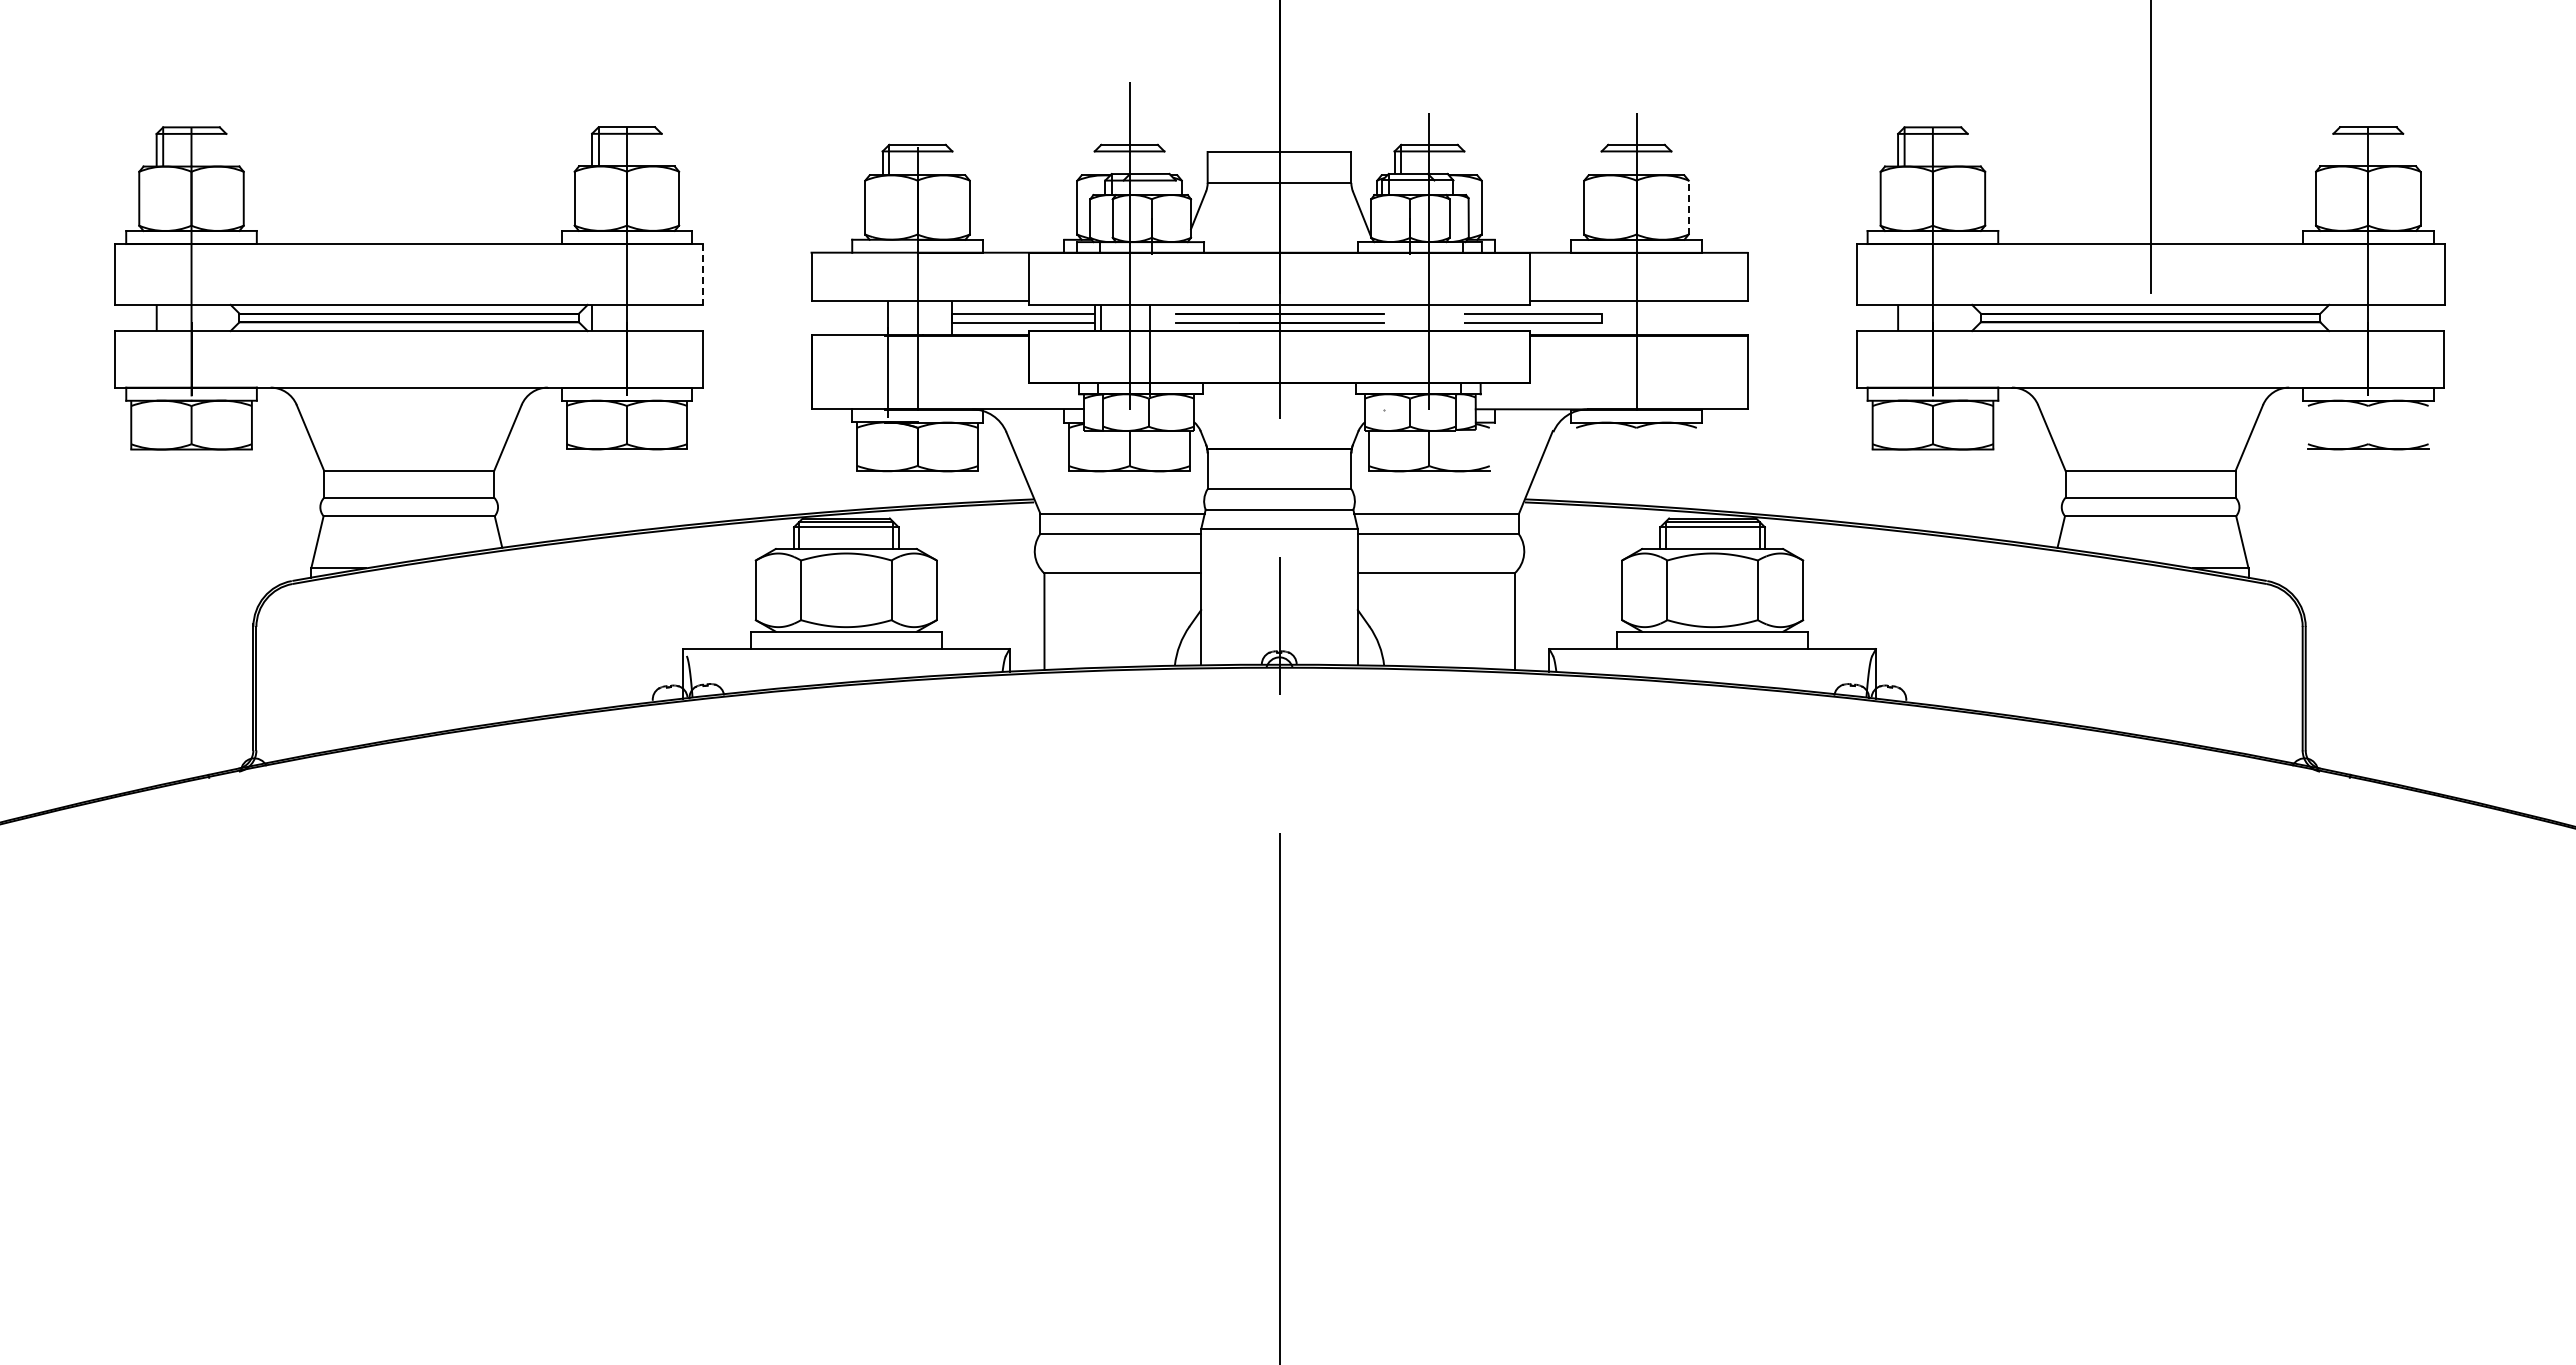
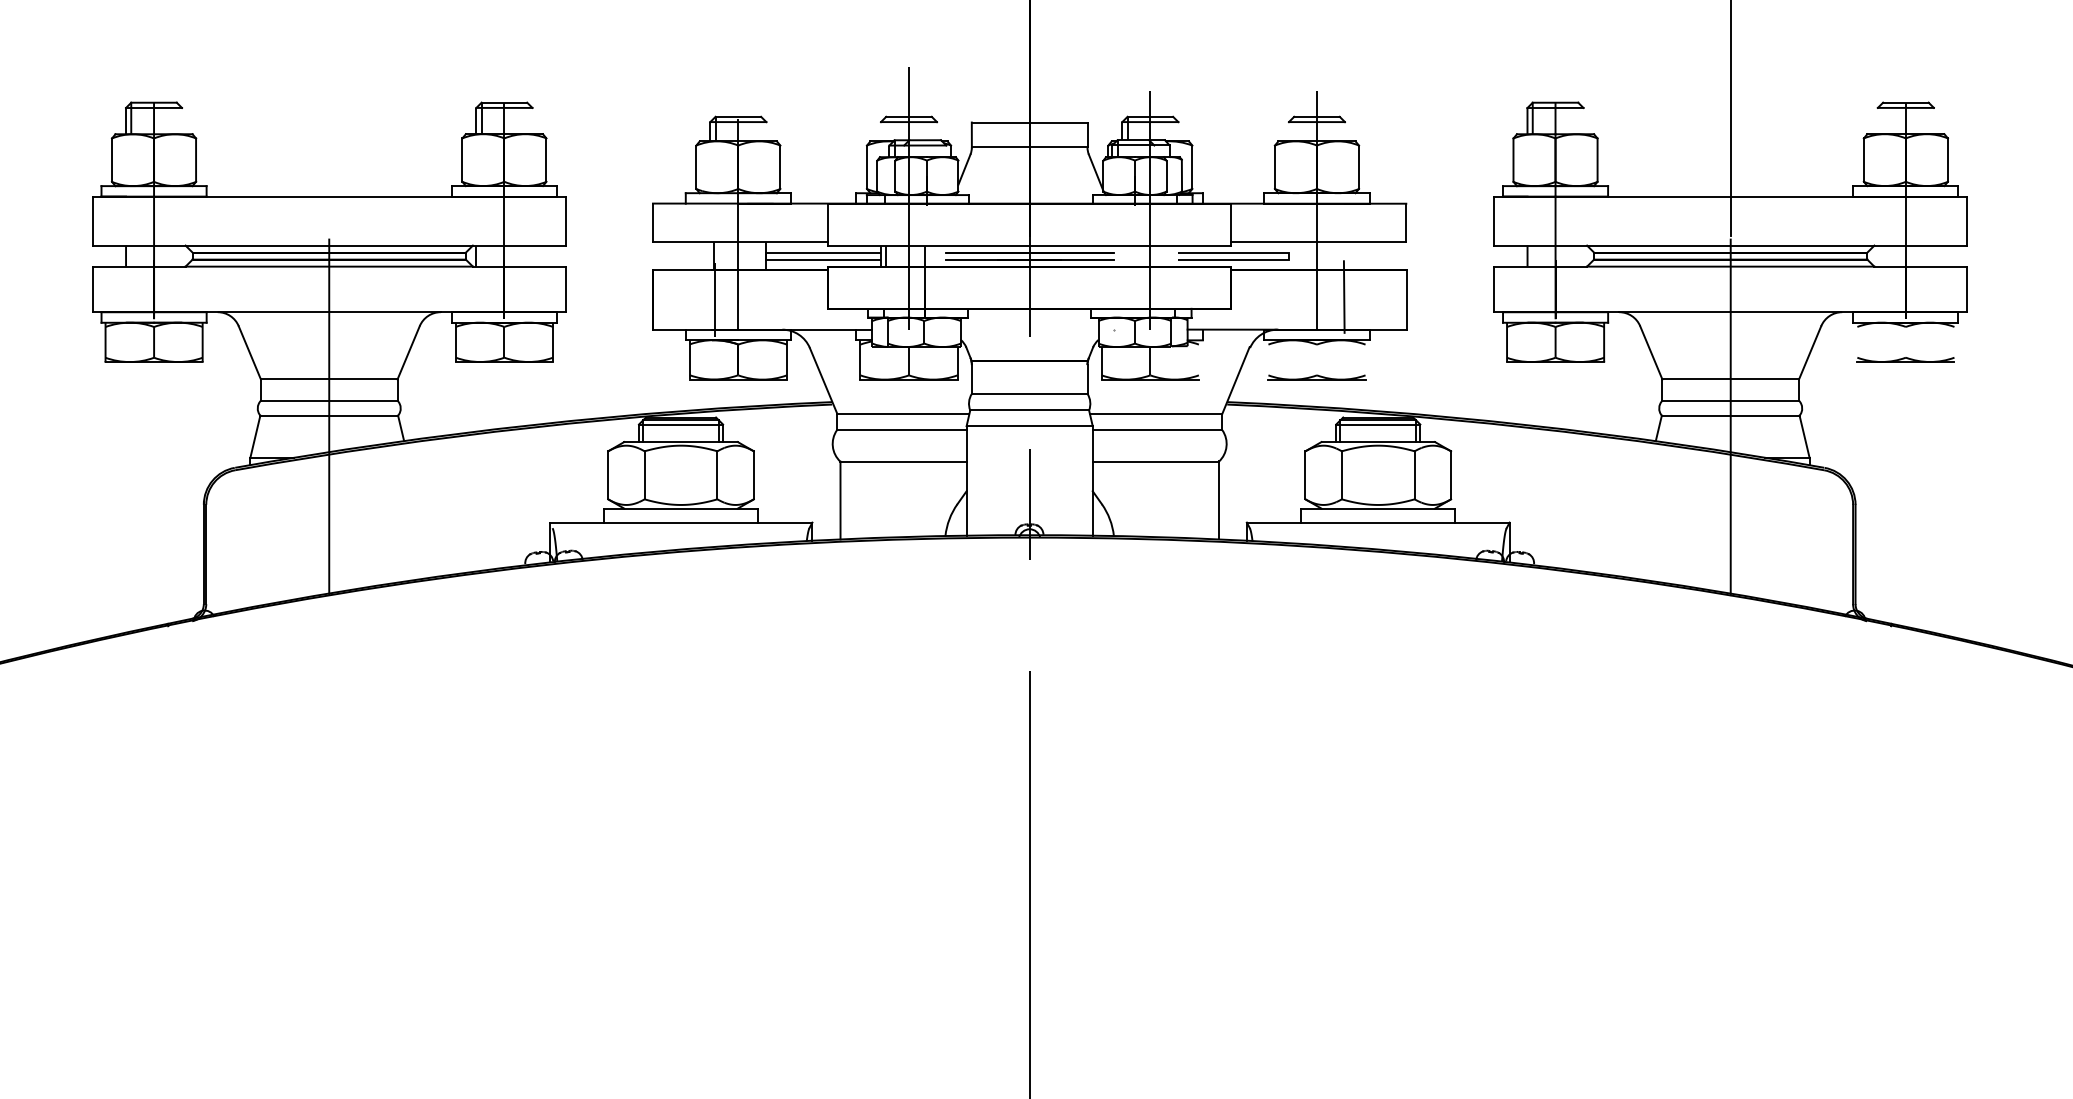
line: (1688, 207) -> (1358, 167), dashed -> solid
line: (703, 274) -> (566, 221), dashed -> solid
line: (1670, 368) -> (1344, 296), added
part: (1636, 468) -> (1316, 377), added
line: (409, 518) -> (329, 417), added
line: (2150, 518) -> (1730, 417), added

